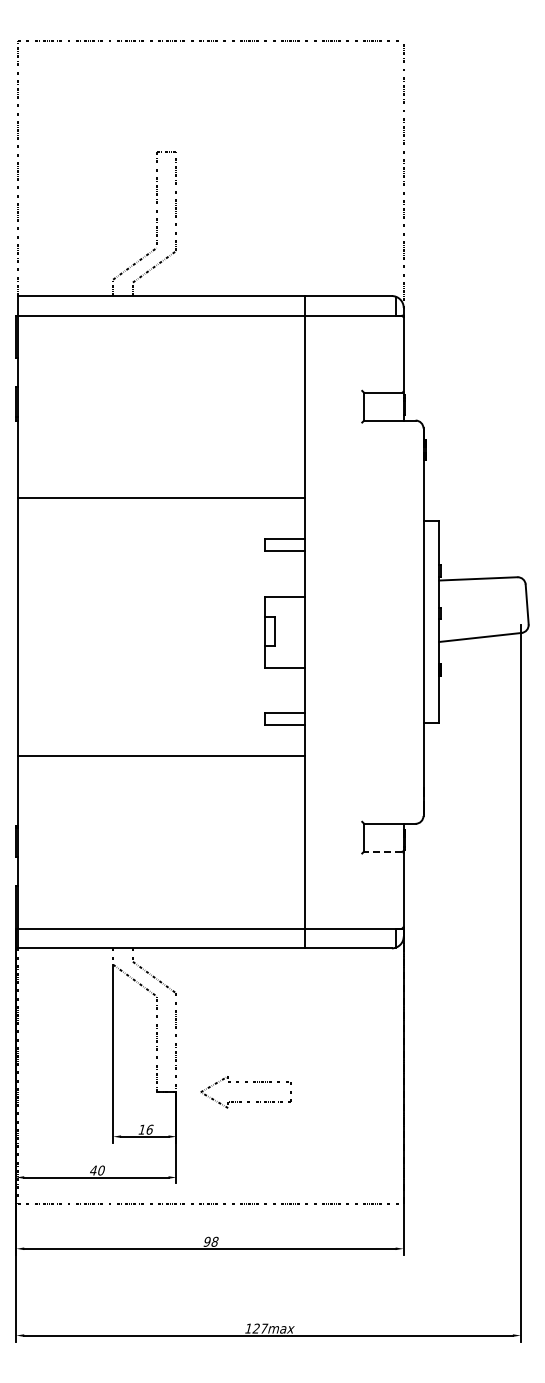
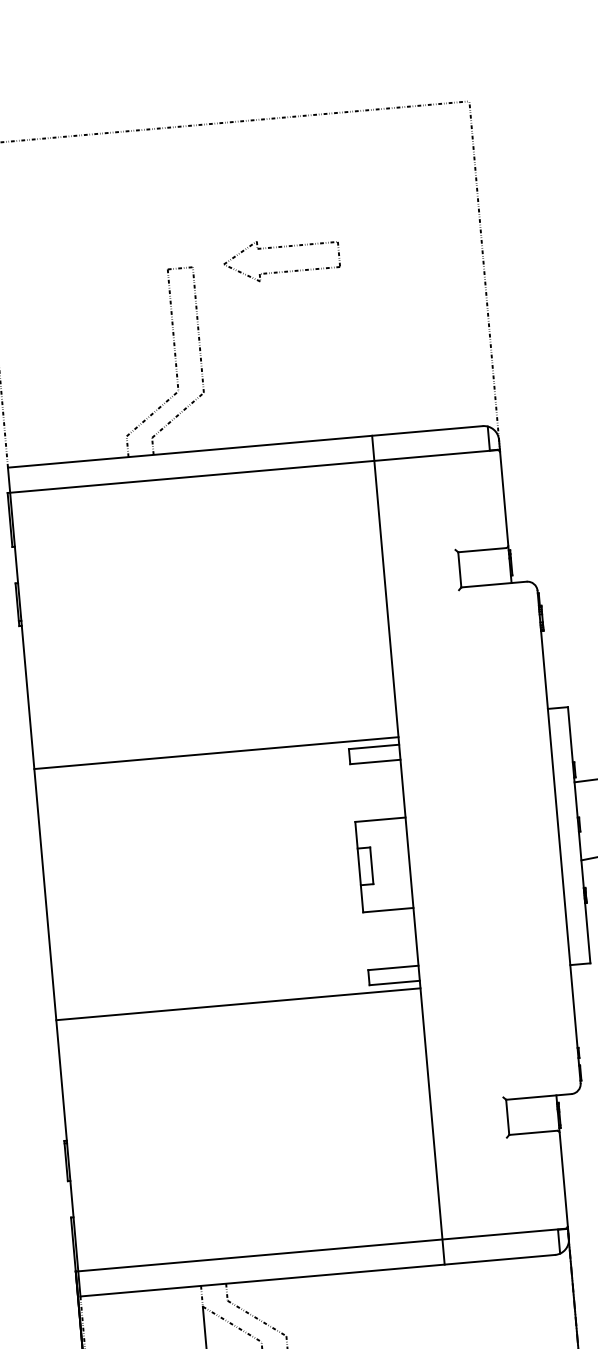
part: (245, 142) -> (279, 247), added
line: (161, 498) -> (216, 753), moved
line: (161, 755) -> (238, 1003), moved
line: (382, 851) -> (532, 1132), dashed -> solid

